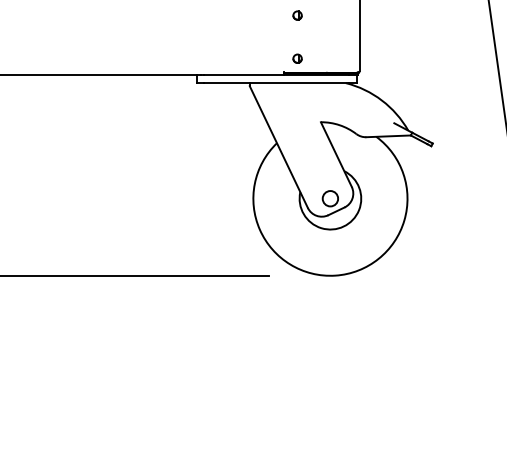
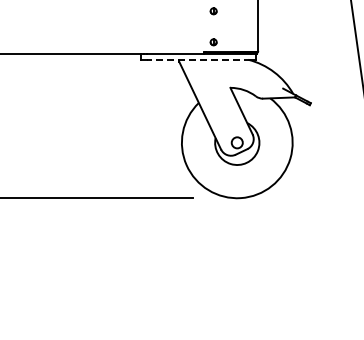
line: (276, 82) -> (198, 59), solid -> dashed

